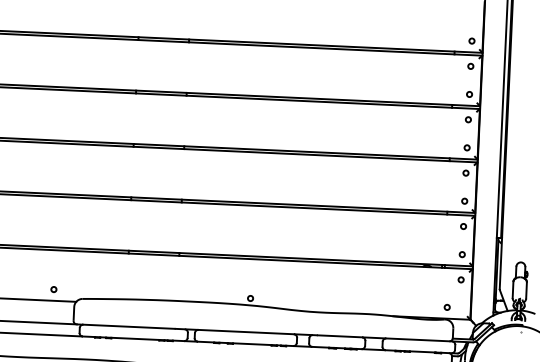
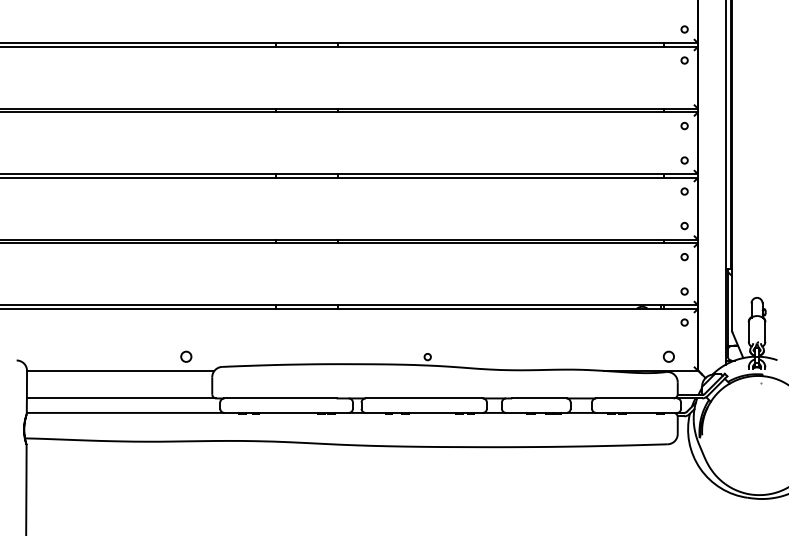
circle: (469, 94) -> (684, 94), removed
circle: (53, 289) -> (186, 357), size x1.6
circle: (447, 307) -> (669, 357), size x1.6

